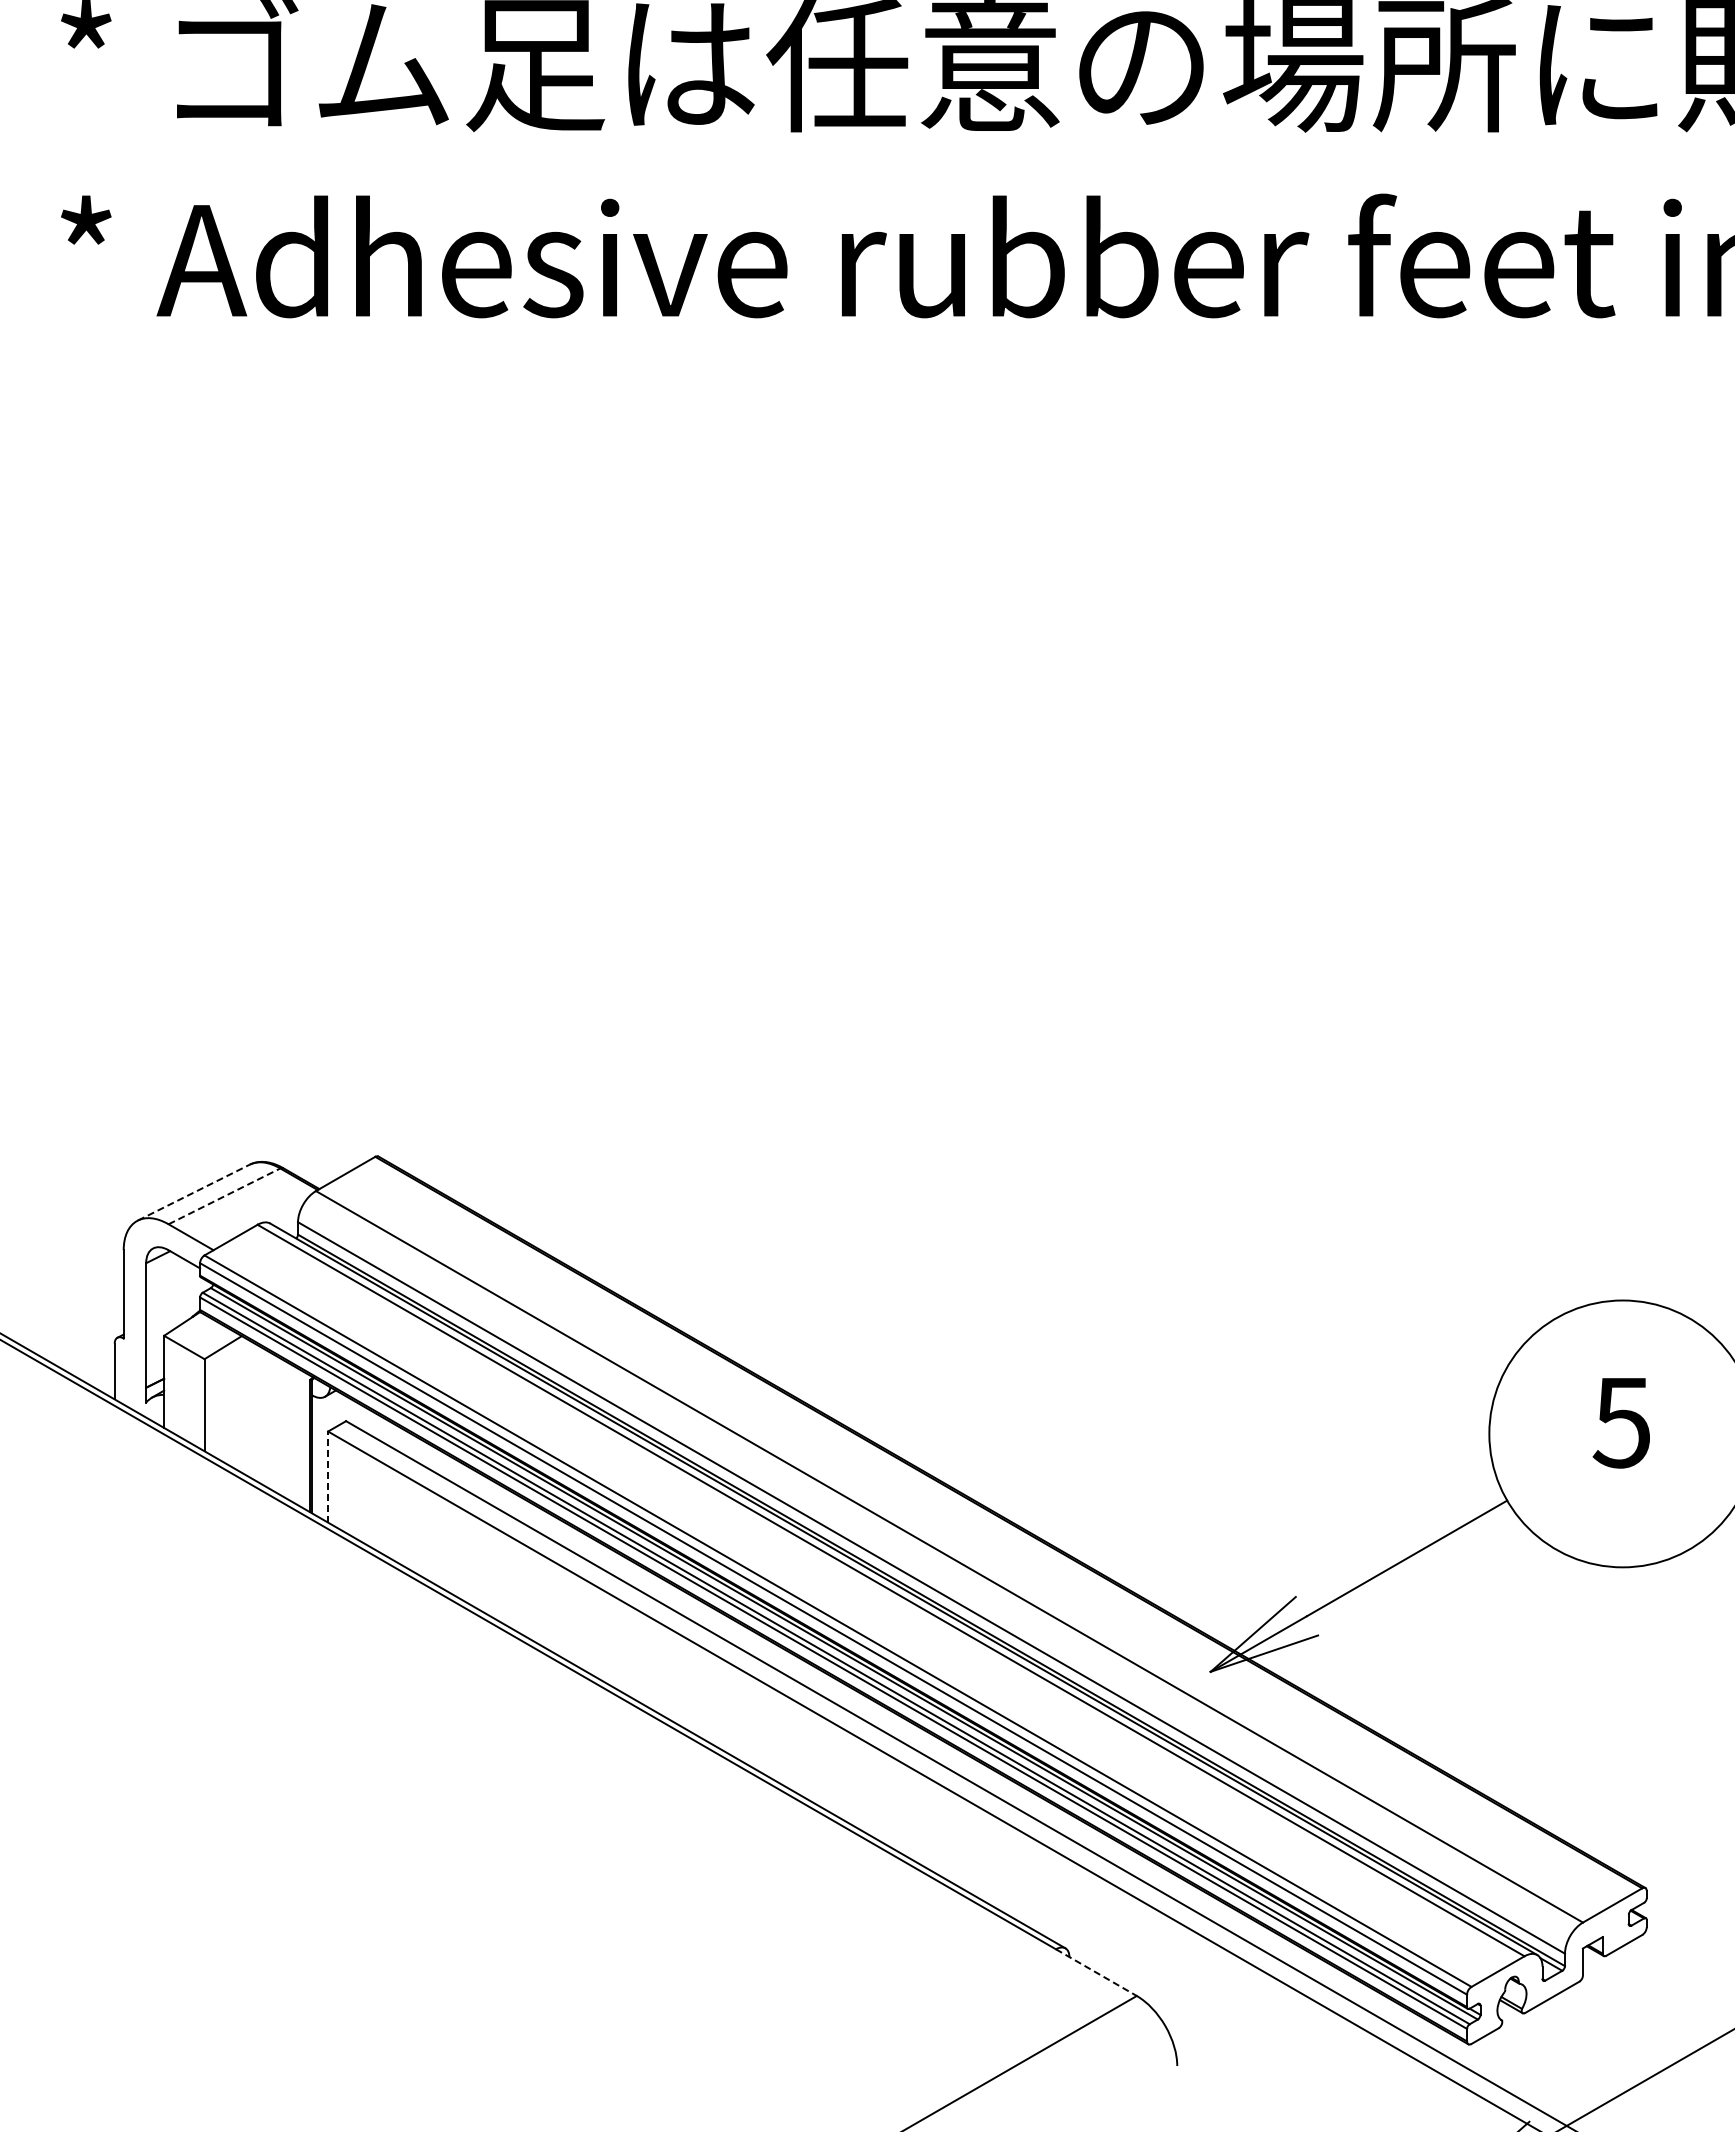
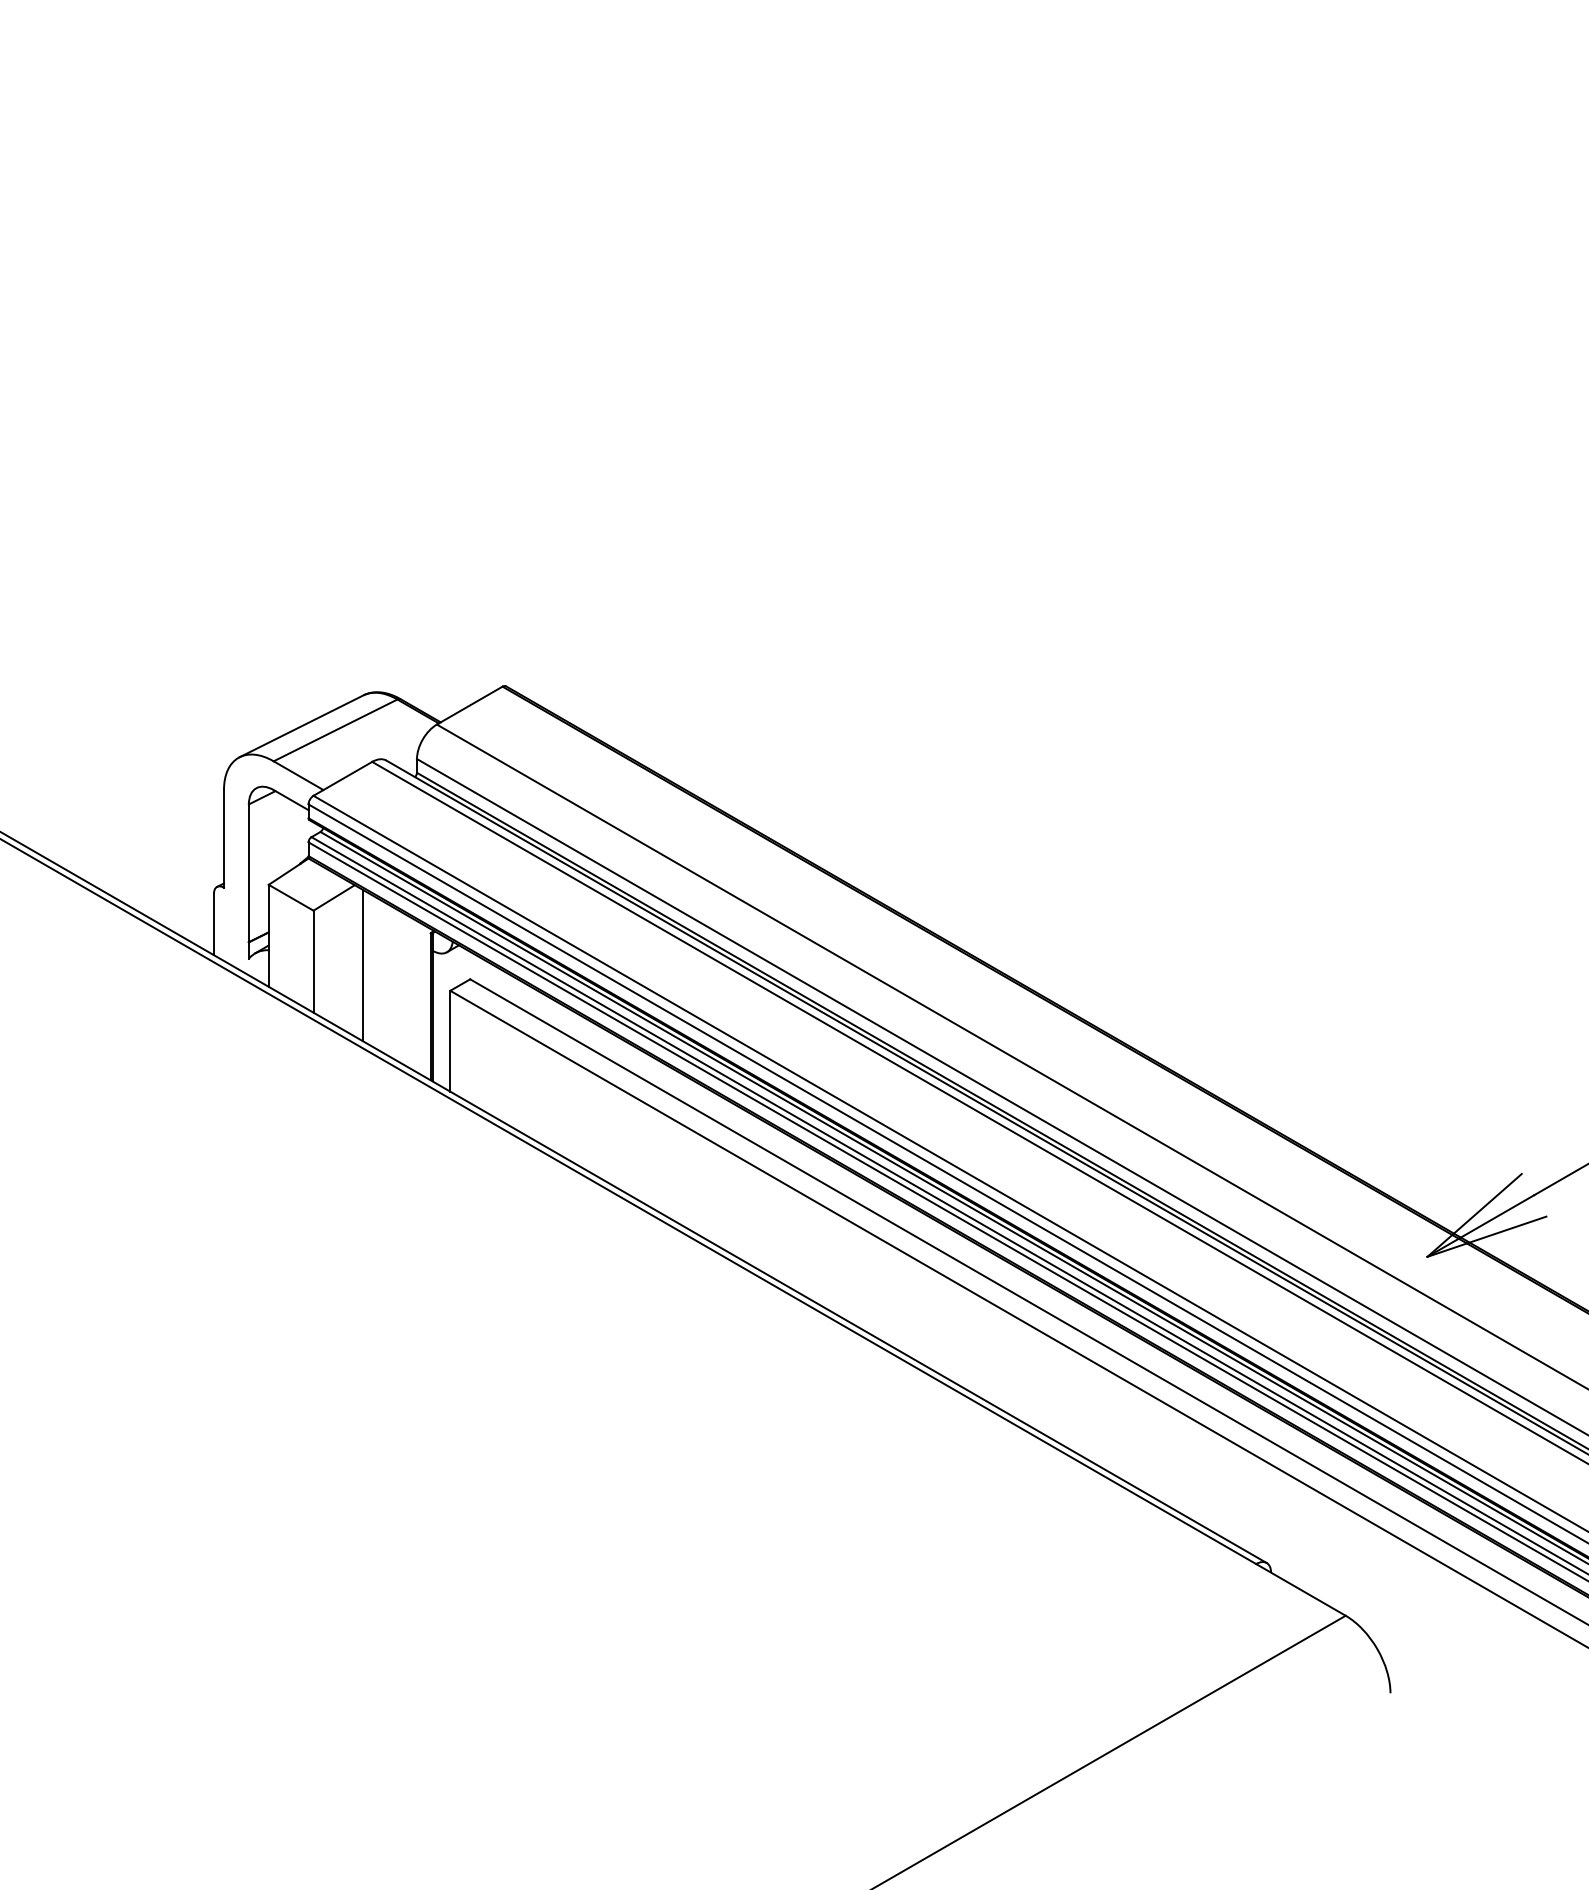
line: (194, 1192) -> (302, 726), dashed -> solid
line: (224, 1196) -> (335, 730), dashed -> solid
line: (249, 1408) -> (363, 965), added
line: (328, 1477) -> (450, 1041), dashed -> solid
line: (1096, 1972) -> (1301, 1589), dashed -> solid

